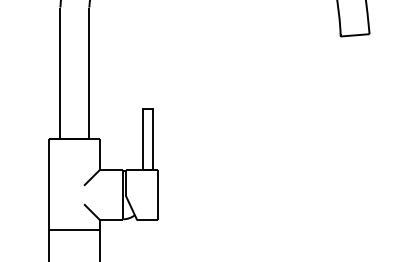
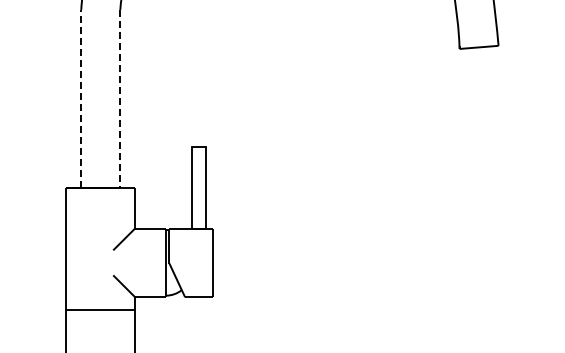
line: (60, 73) -> (81, 98), solid -> dashed
line: (89, 73) -> (120, 98), solid -> dashed

